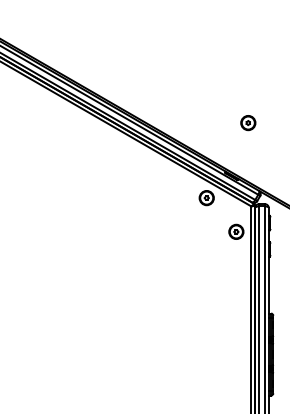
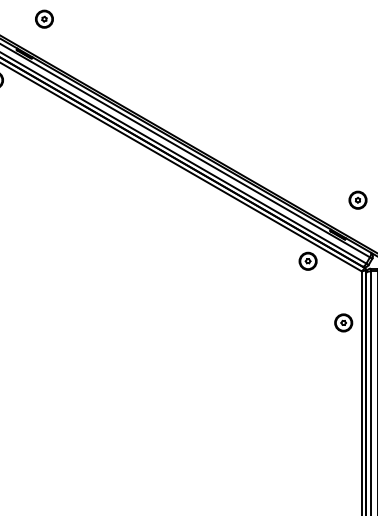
part: (247, 122) -> (357, 199), moved
part: (236, 231) -> (343, 322), moved

